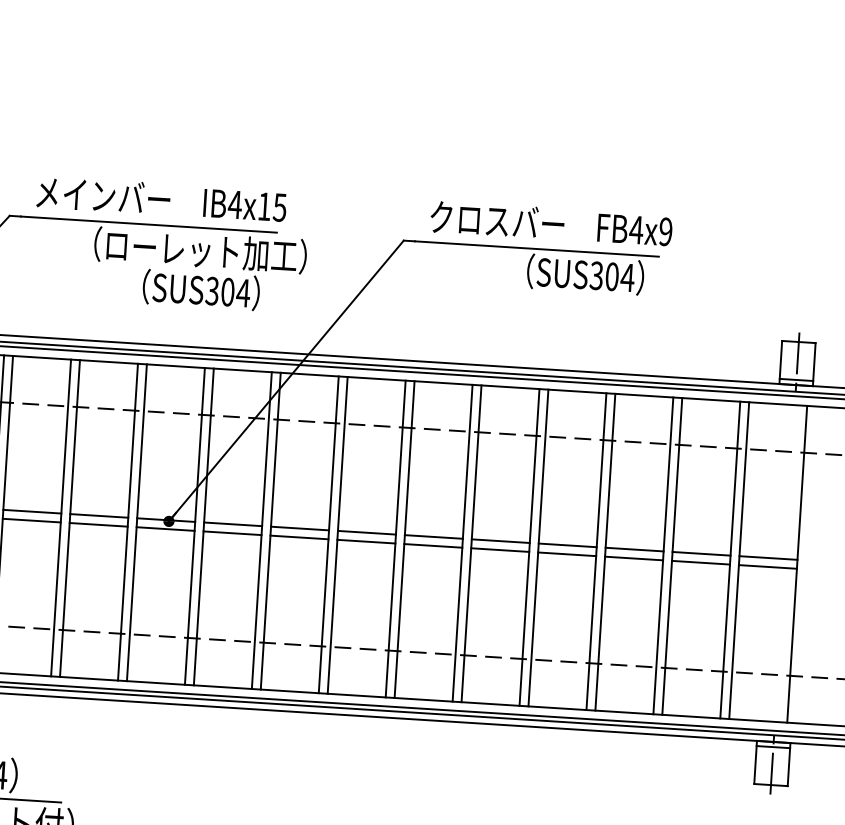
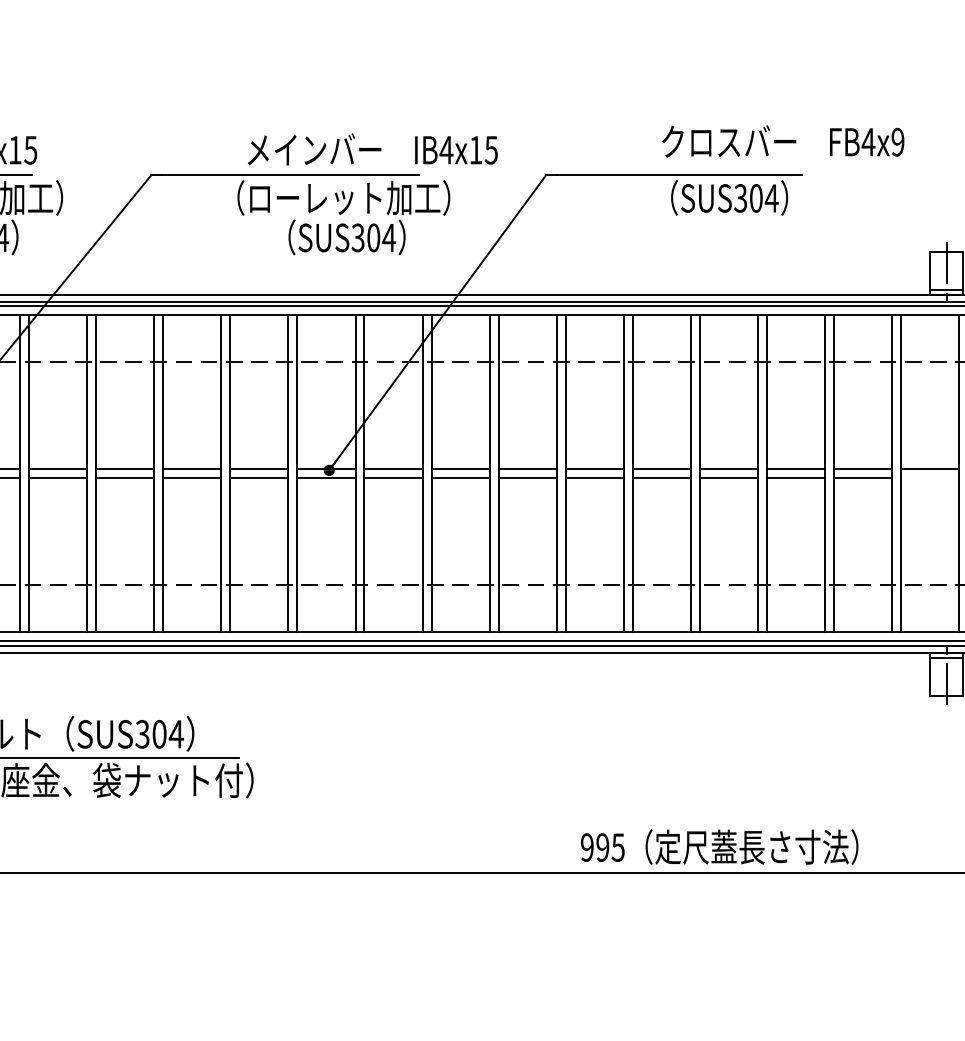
text: (161, 199) -> (372, 149), moved
text: (551, 223) -> (783, 141), moved
line: (767, 567) -> (929, 478), removed

